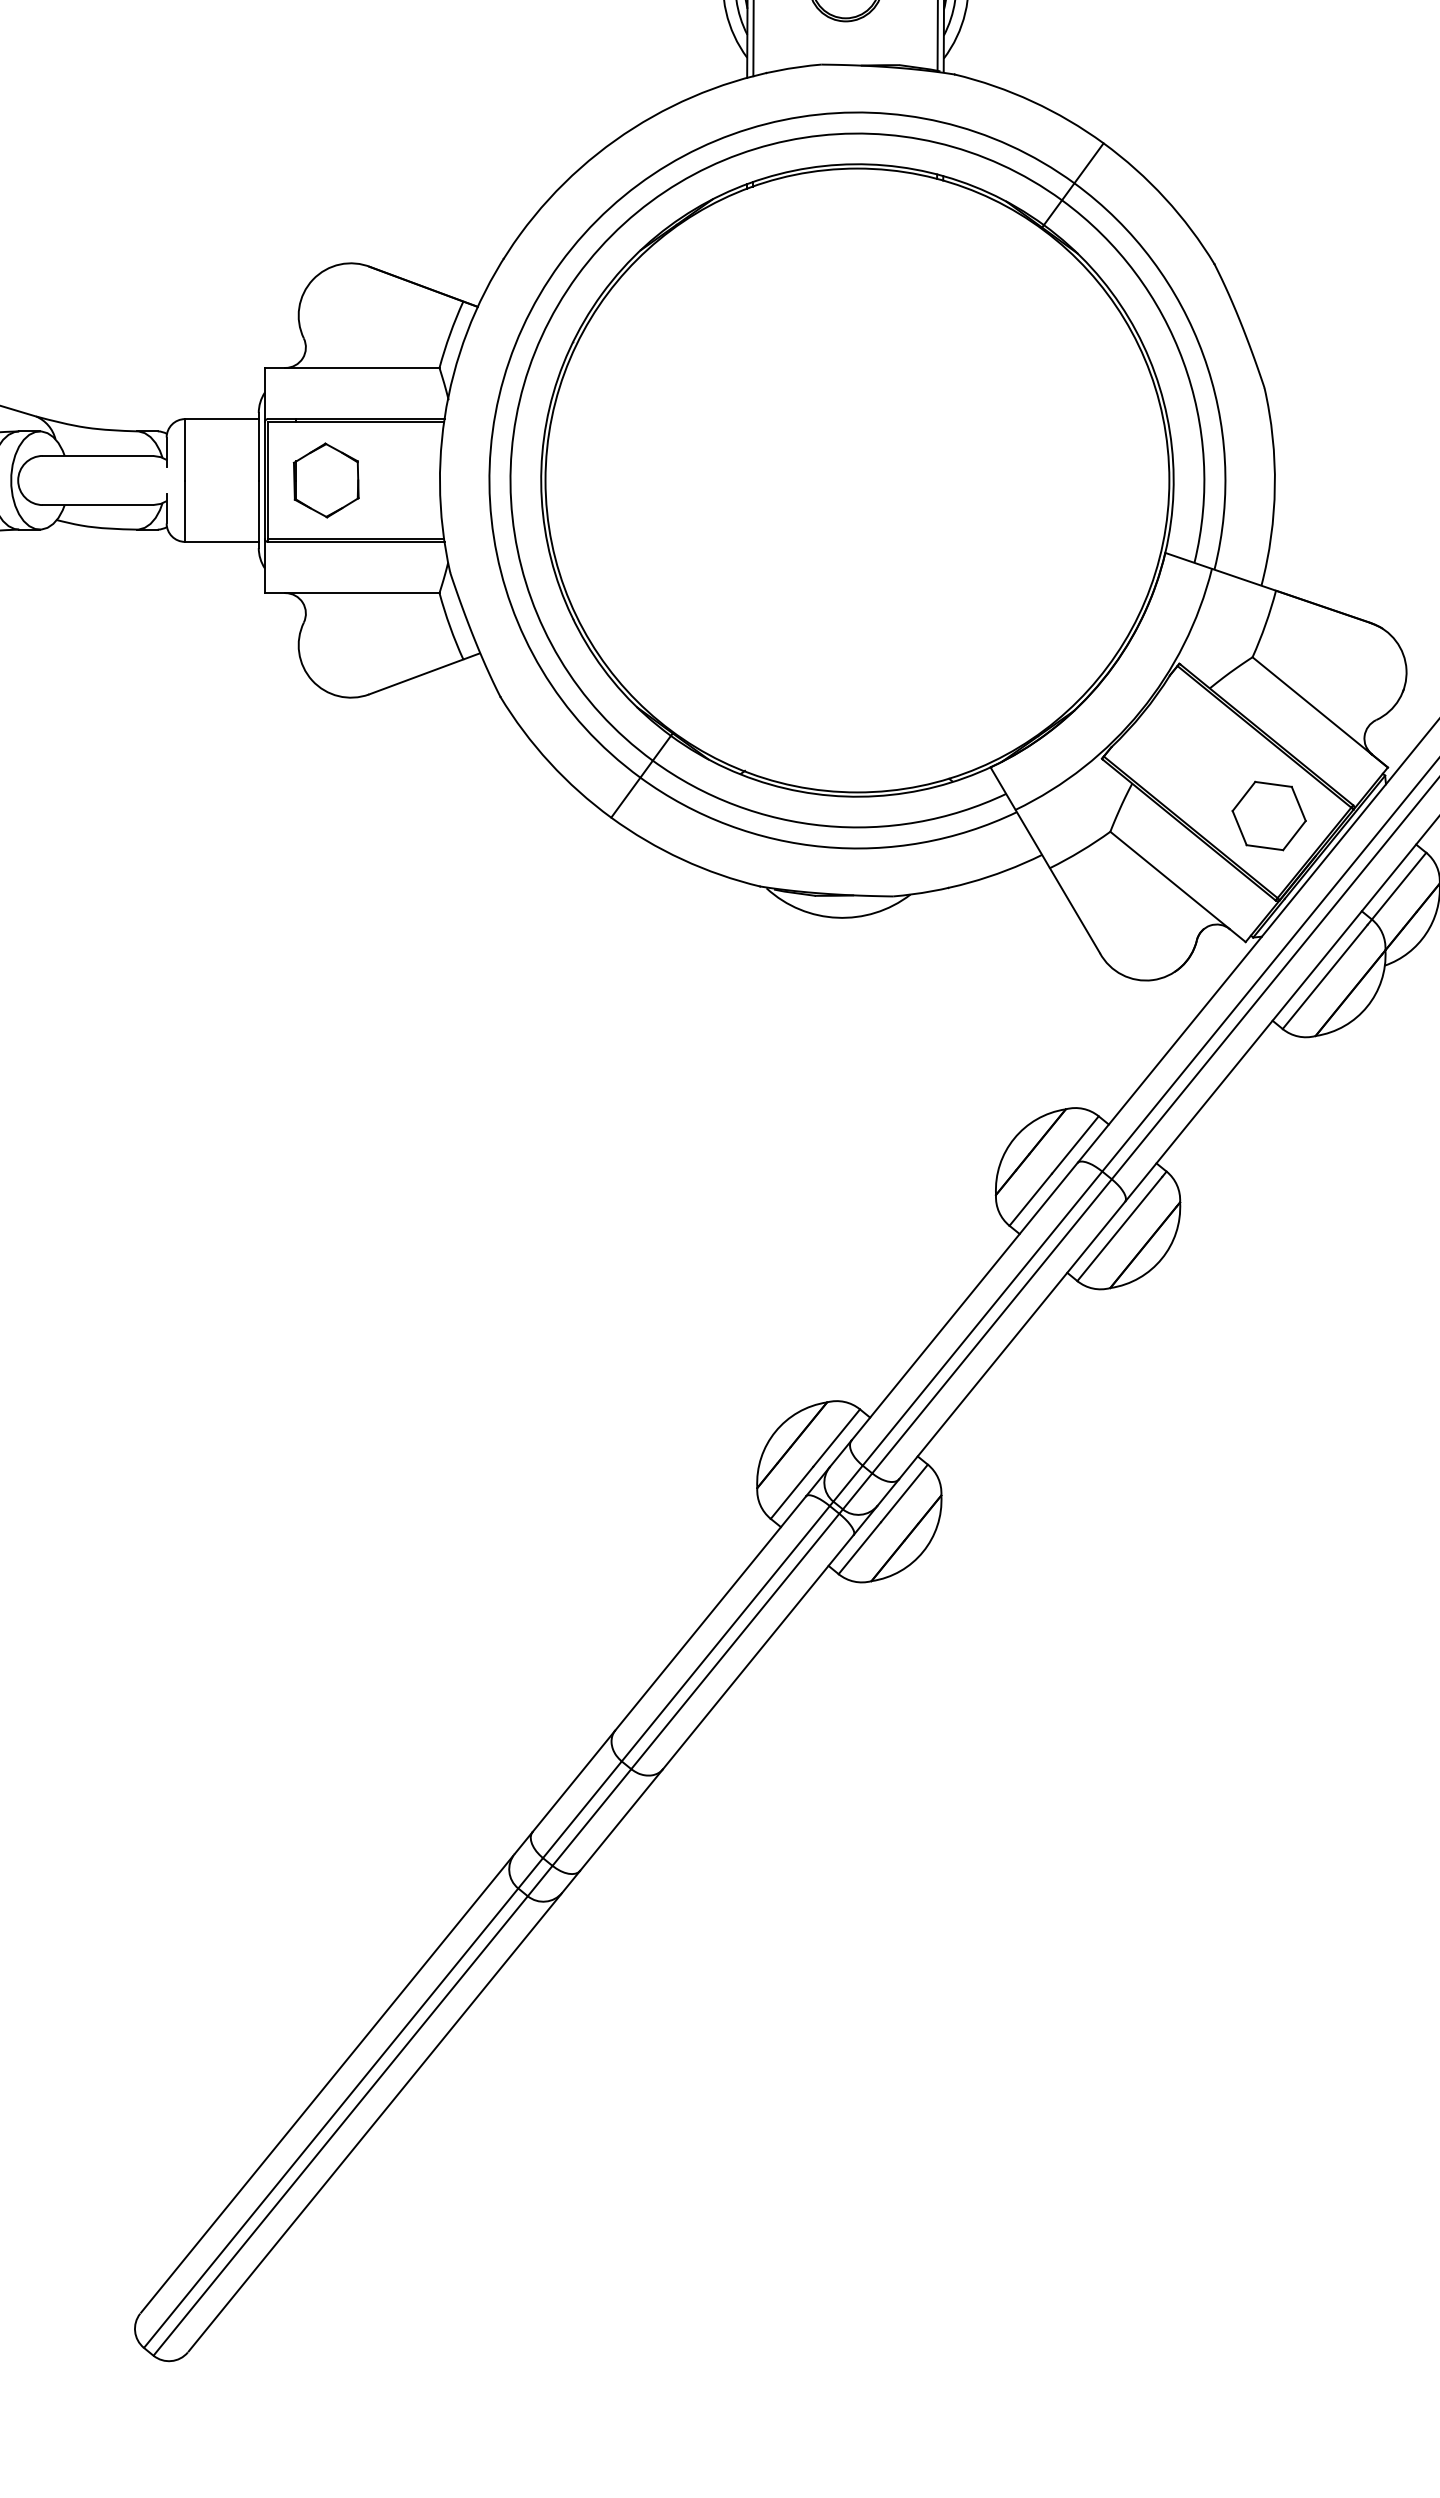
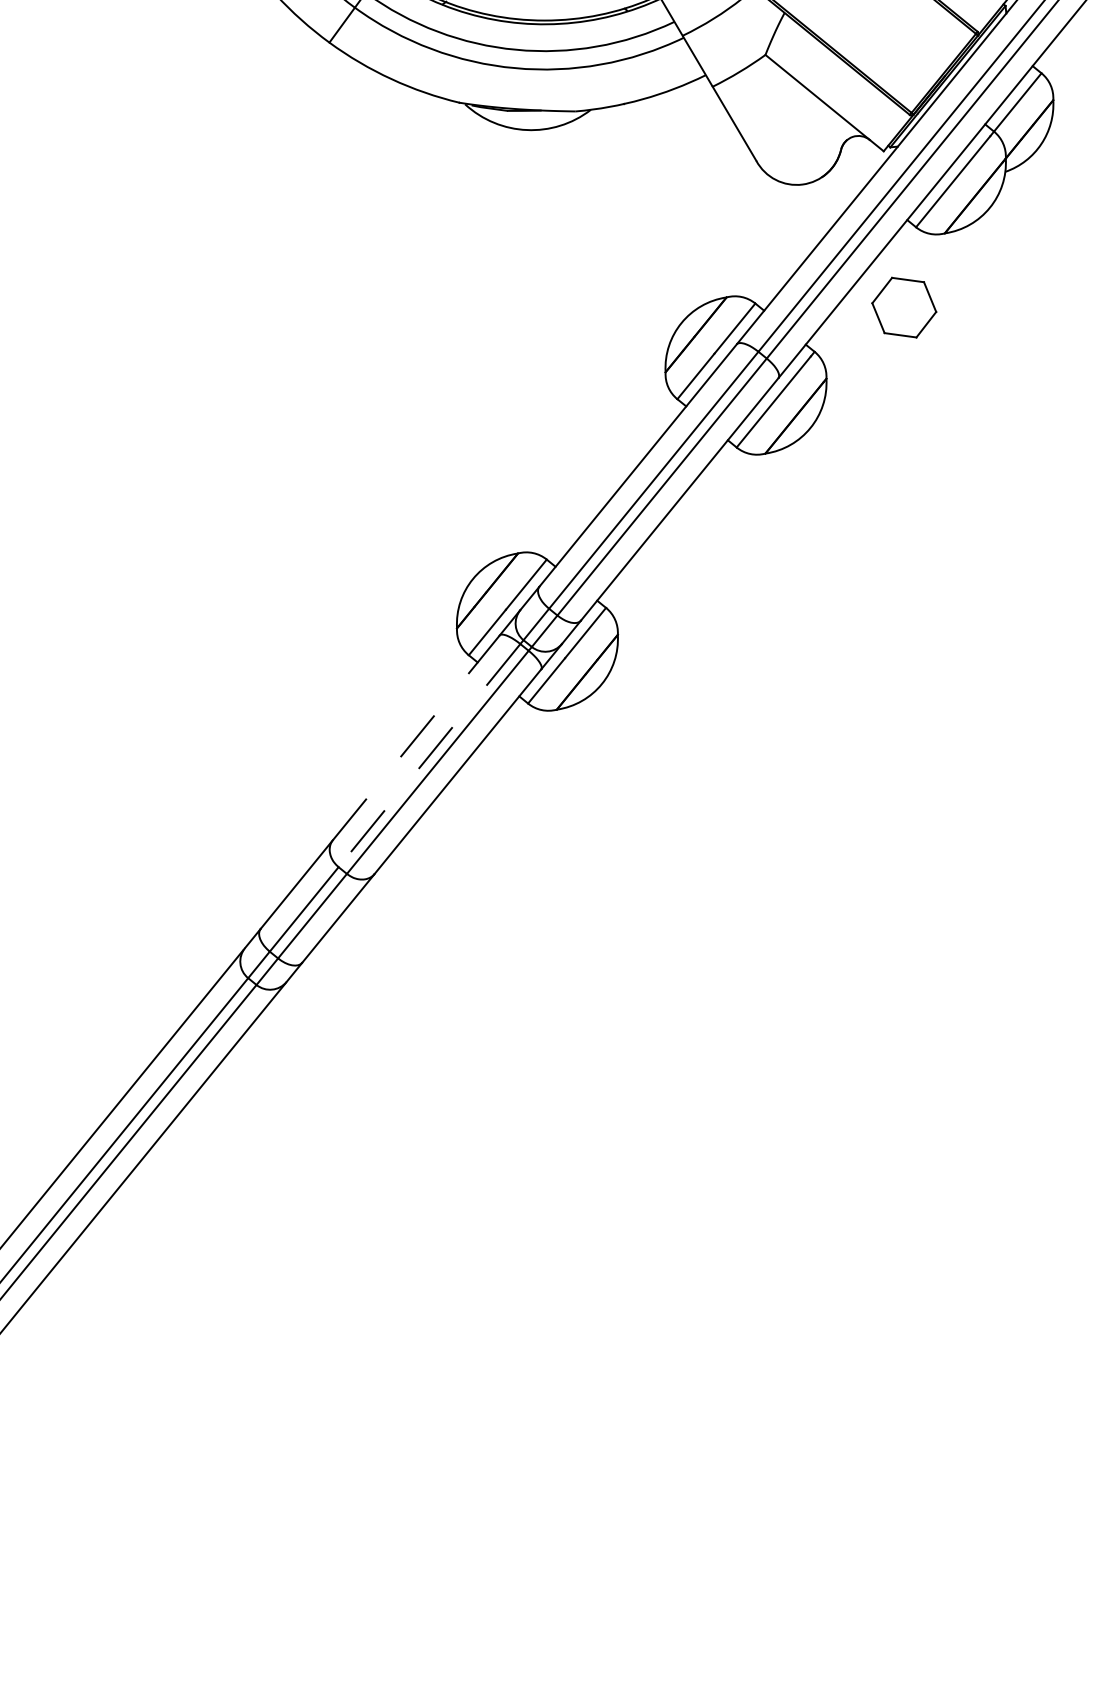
part: (1268, 815) -> (903, 307), moved
line: (710, 1613) -> (416, 737), solid -> dashed
line: (725, 1633) -> (429, 755), solid -> dashed

